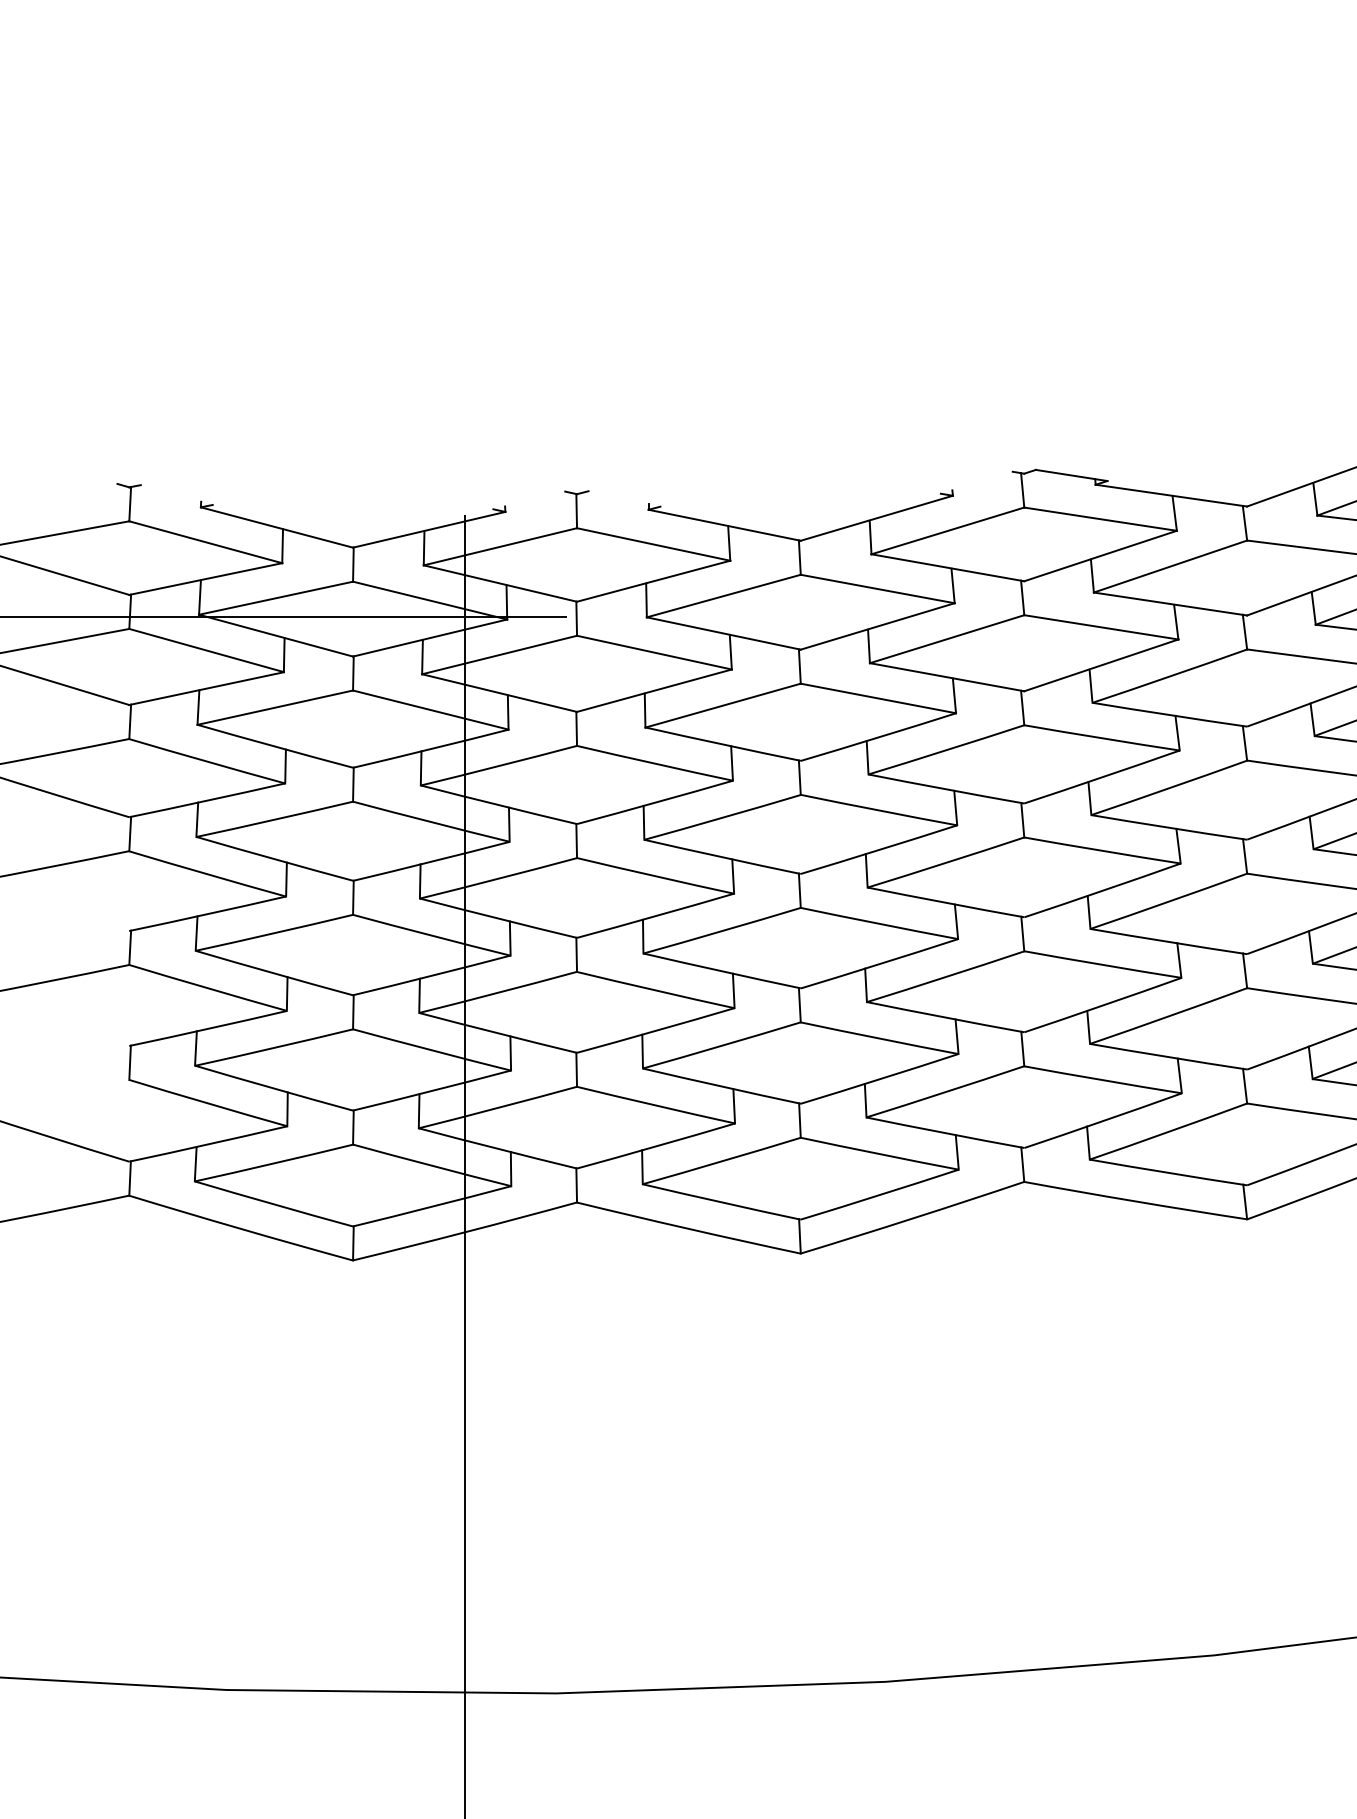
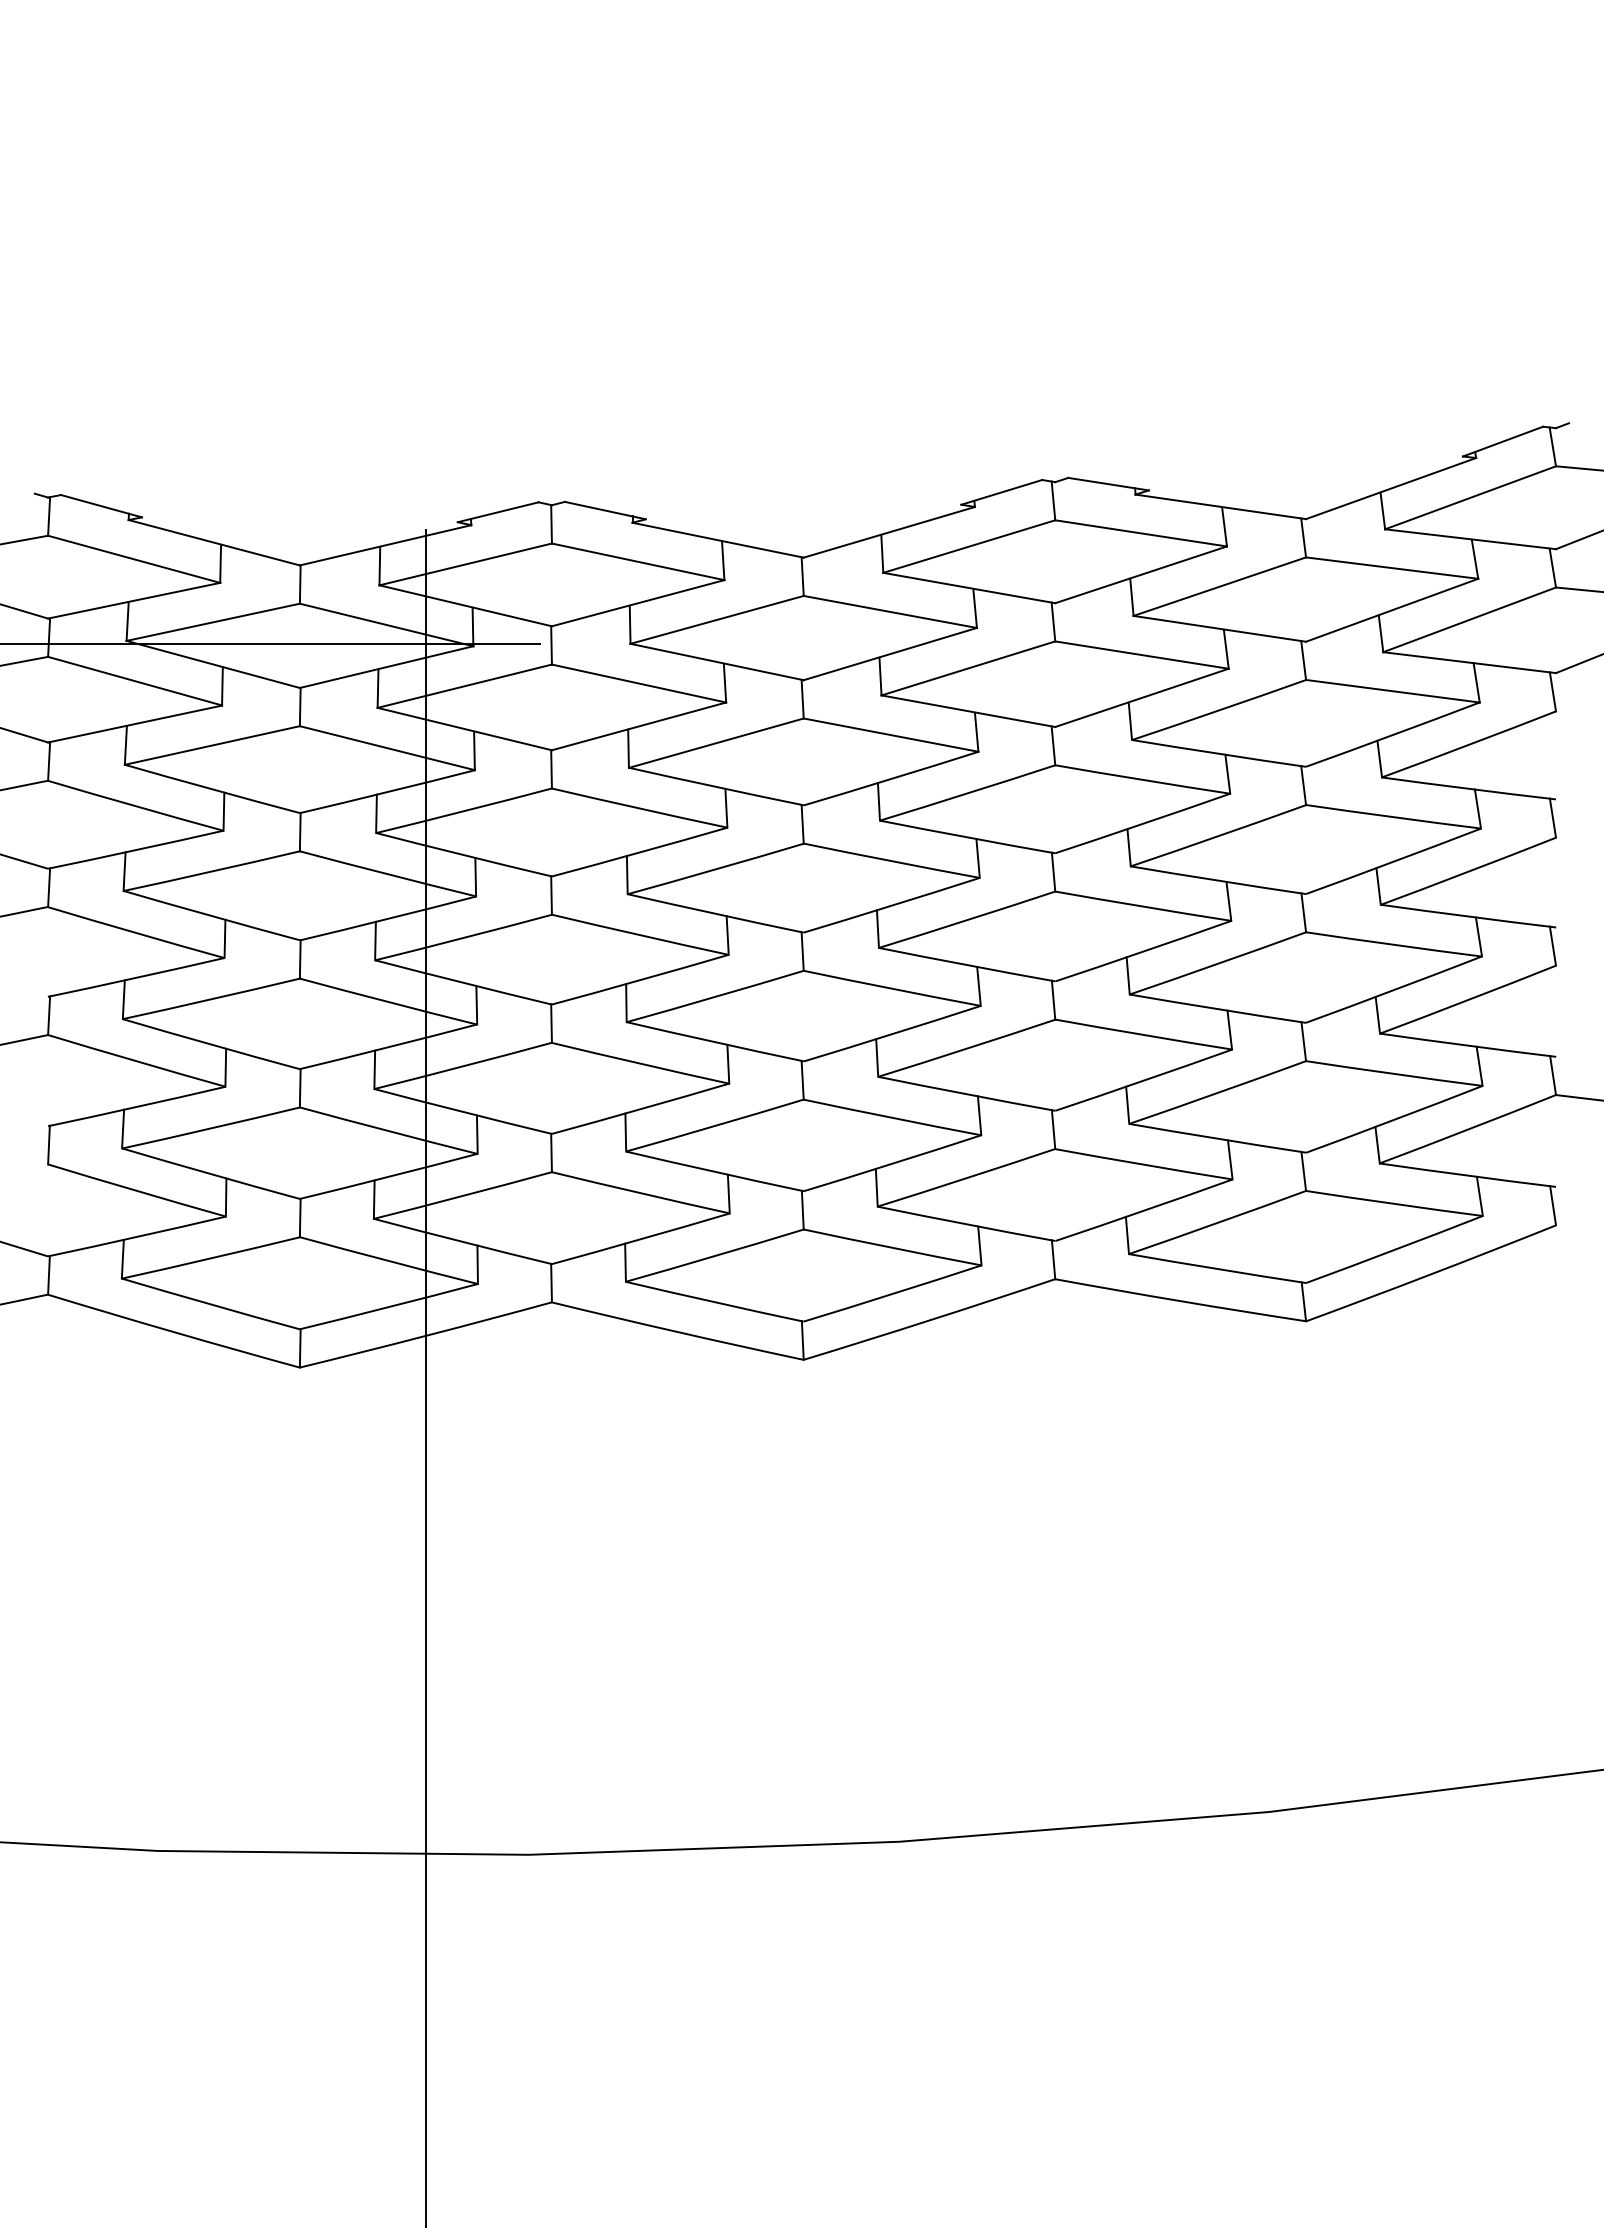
line: (976, 482) -> (1001, 492), added
line: (176, 495) -> (101, 506), added
line: (623, 498) -> (604, 510), added
line: (528, 500) -> (497, 512), added

